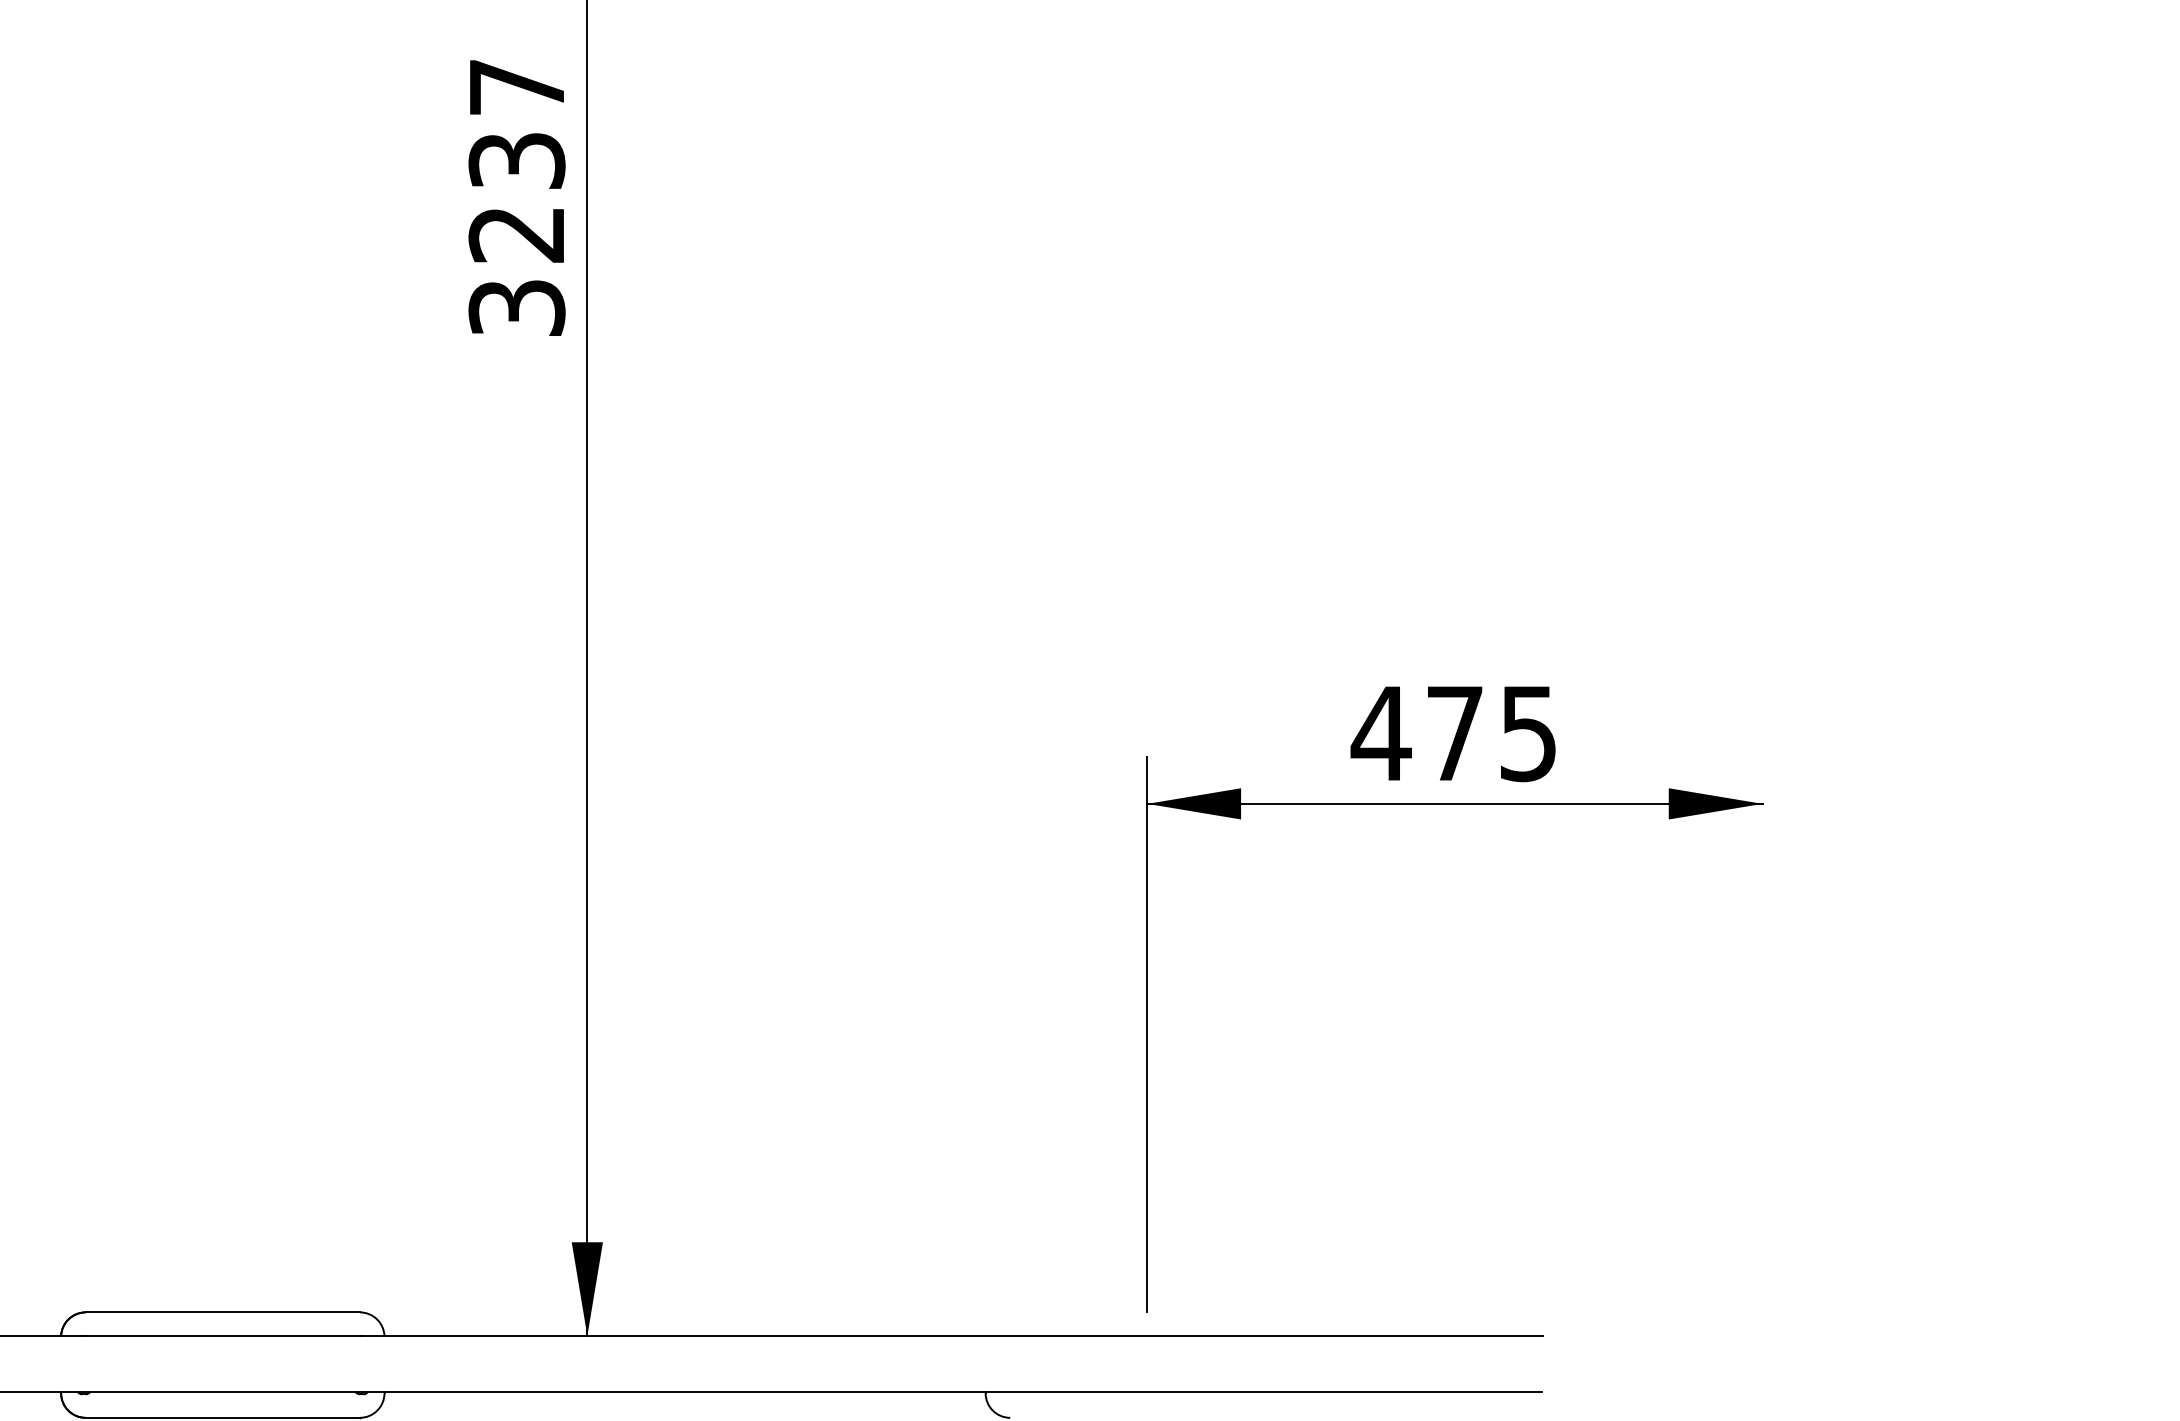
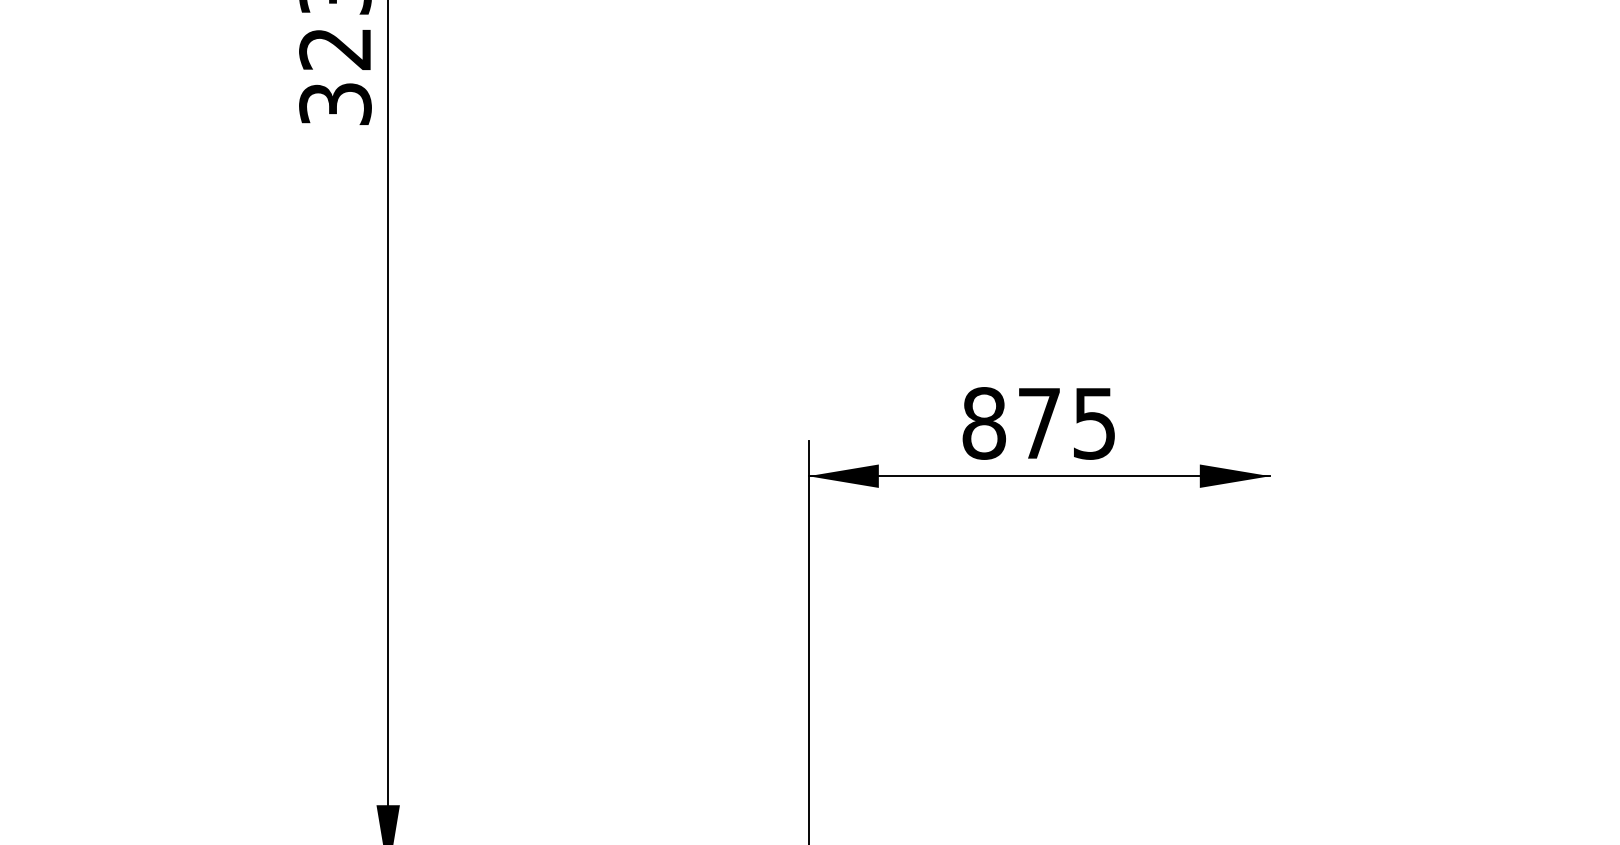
text: (1380, 733) -> (983, 423), 475 -> 875

